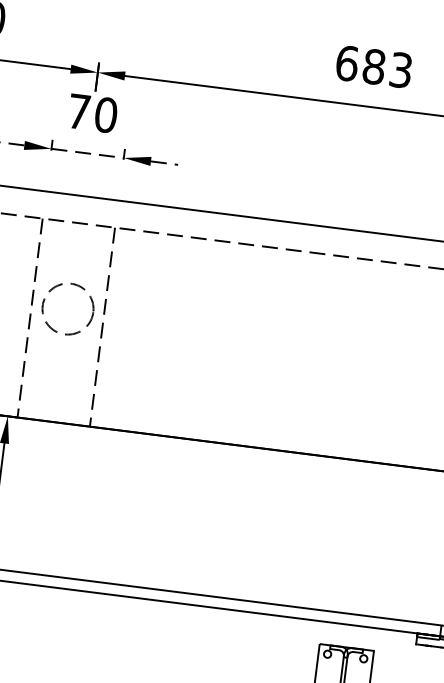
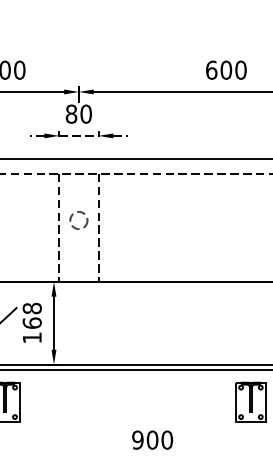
text: (387, 67) -> (233, 69), 683 -> 600
text: (79, 110) -> (71, 113), 70 -> 80
circle: (67, 308) -> (78, 220), size x0.62

